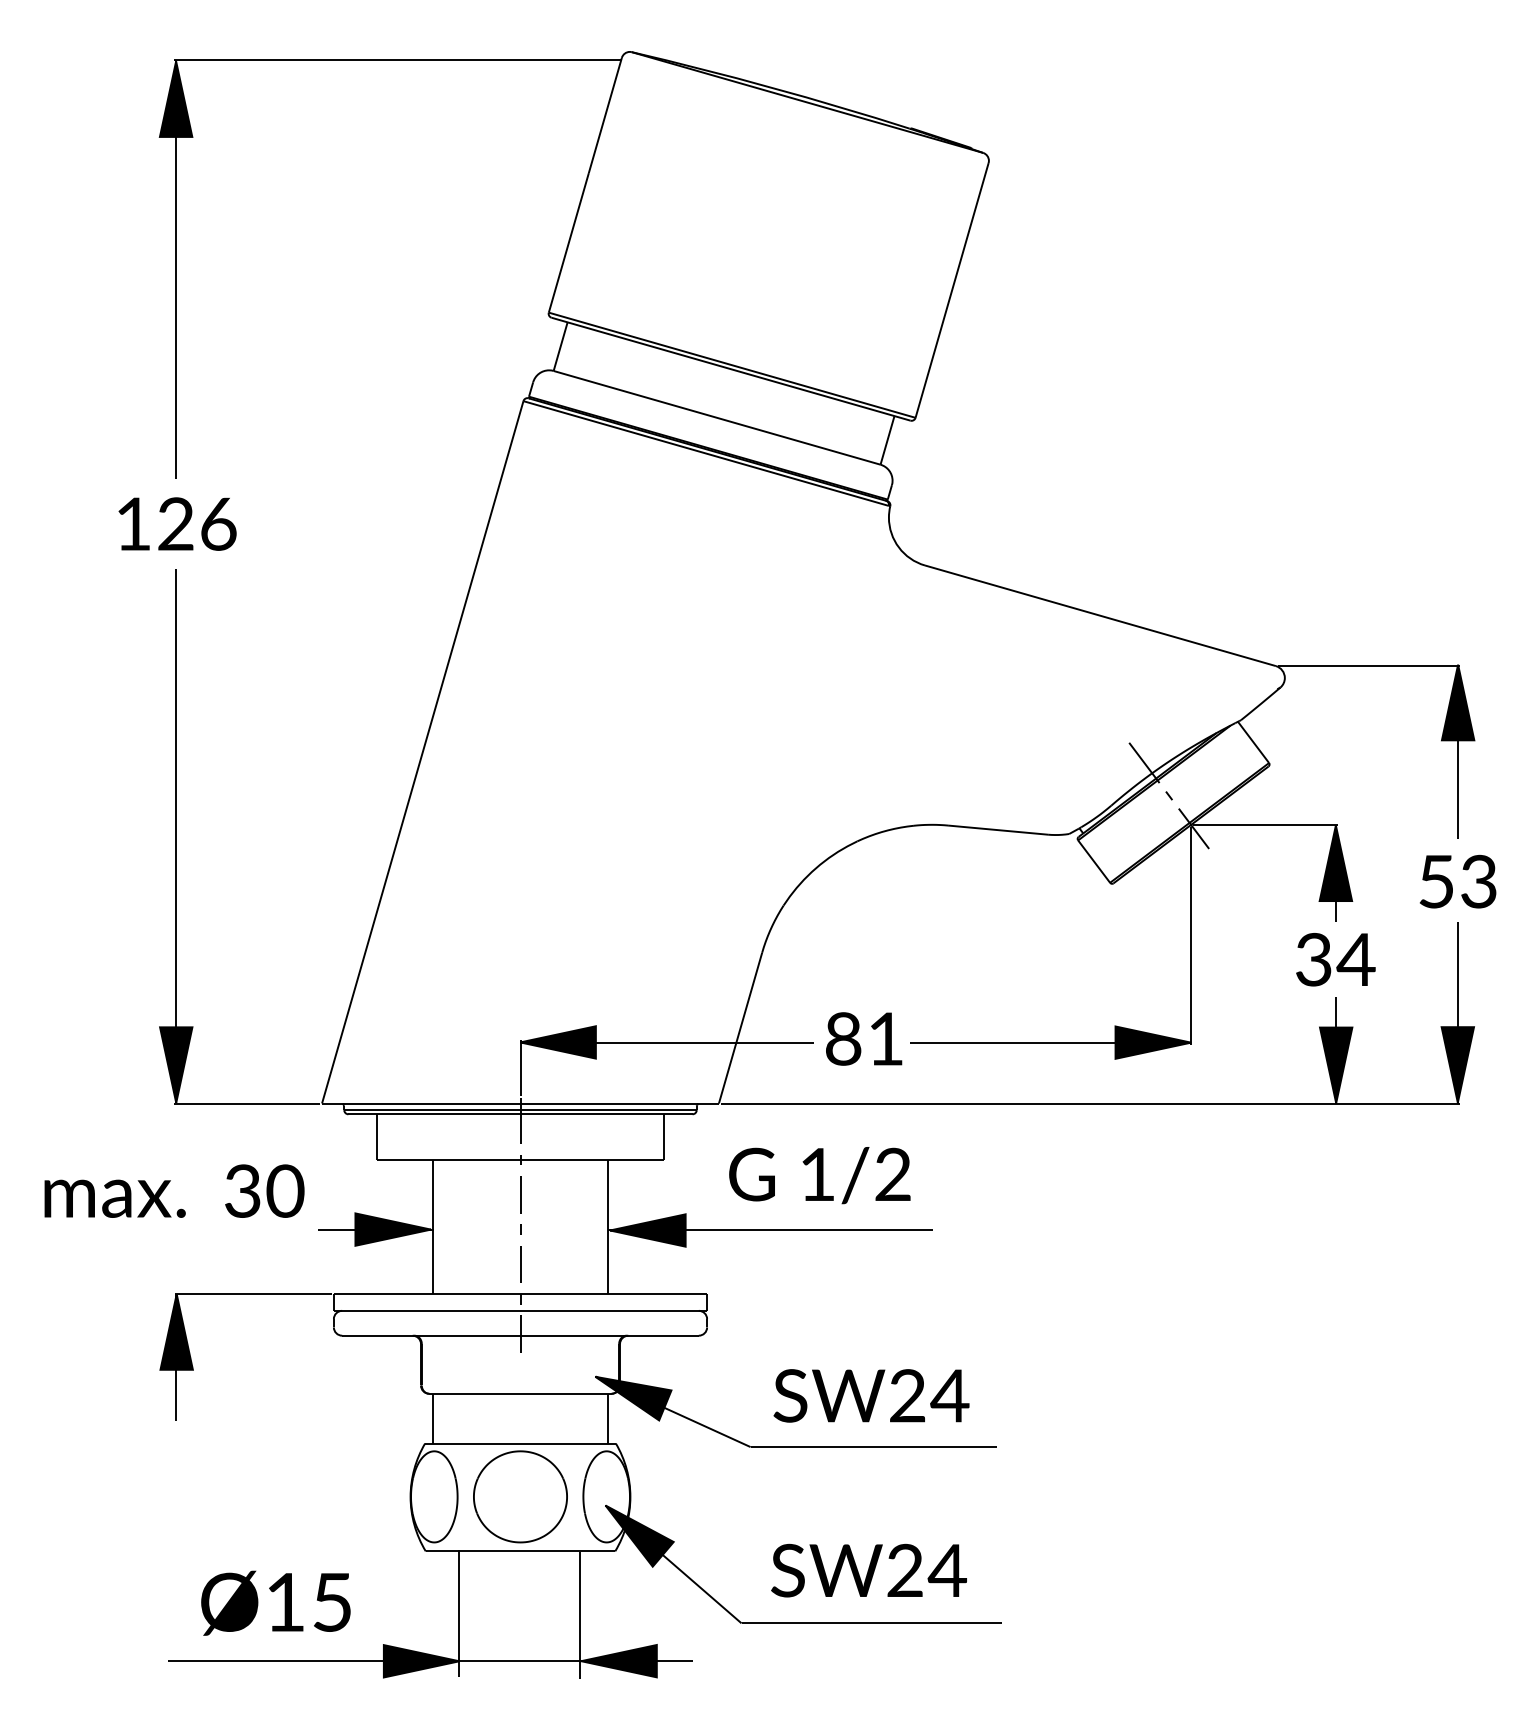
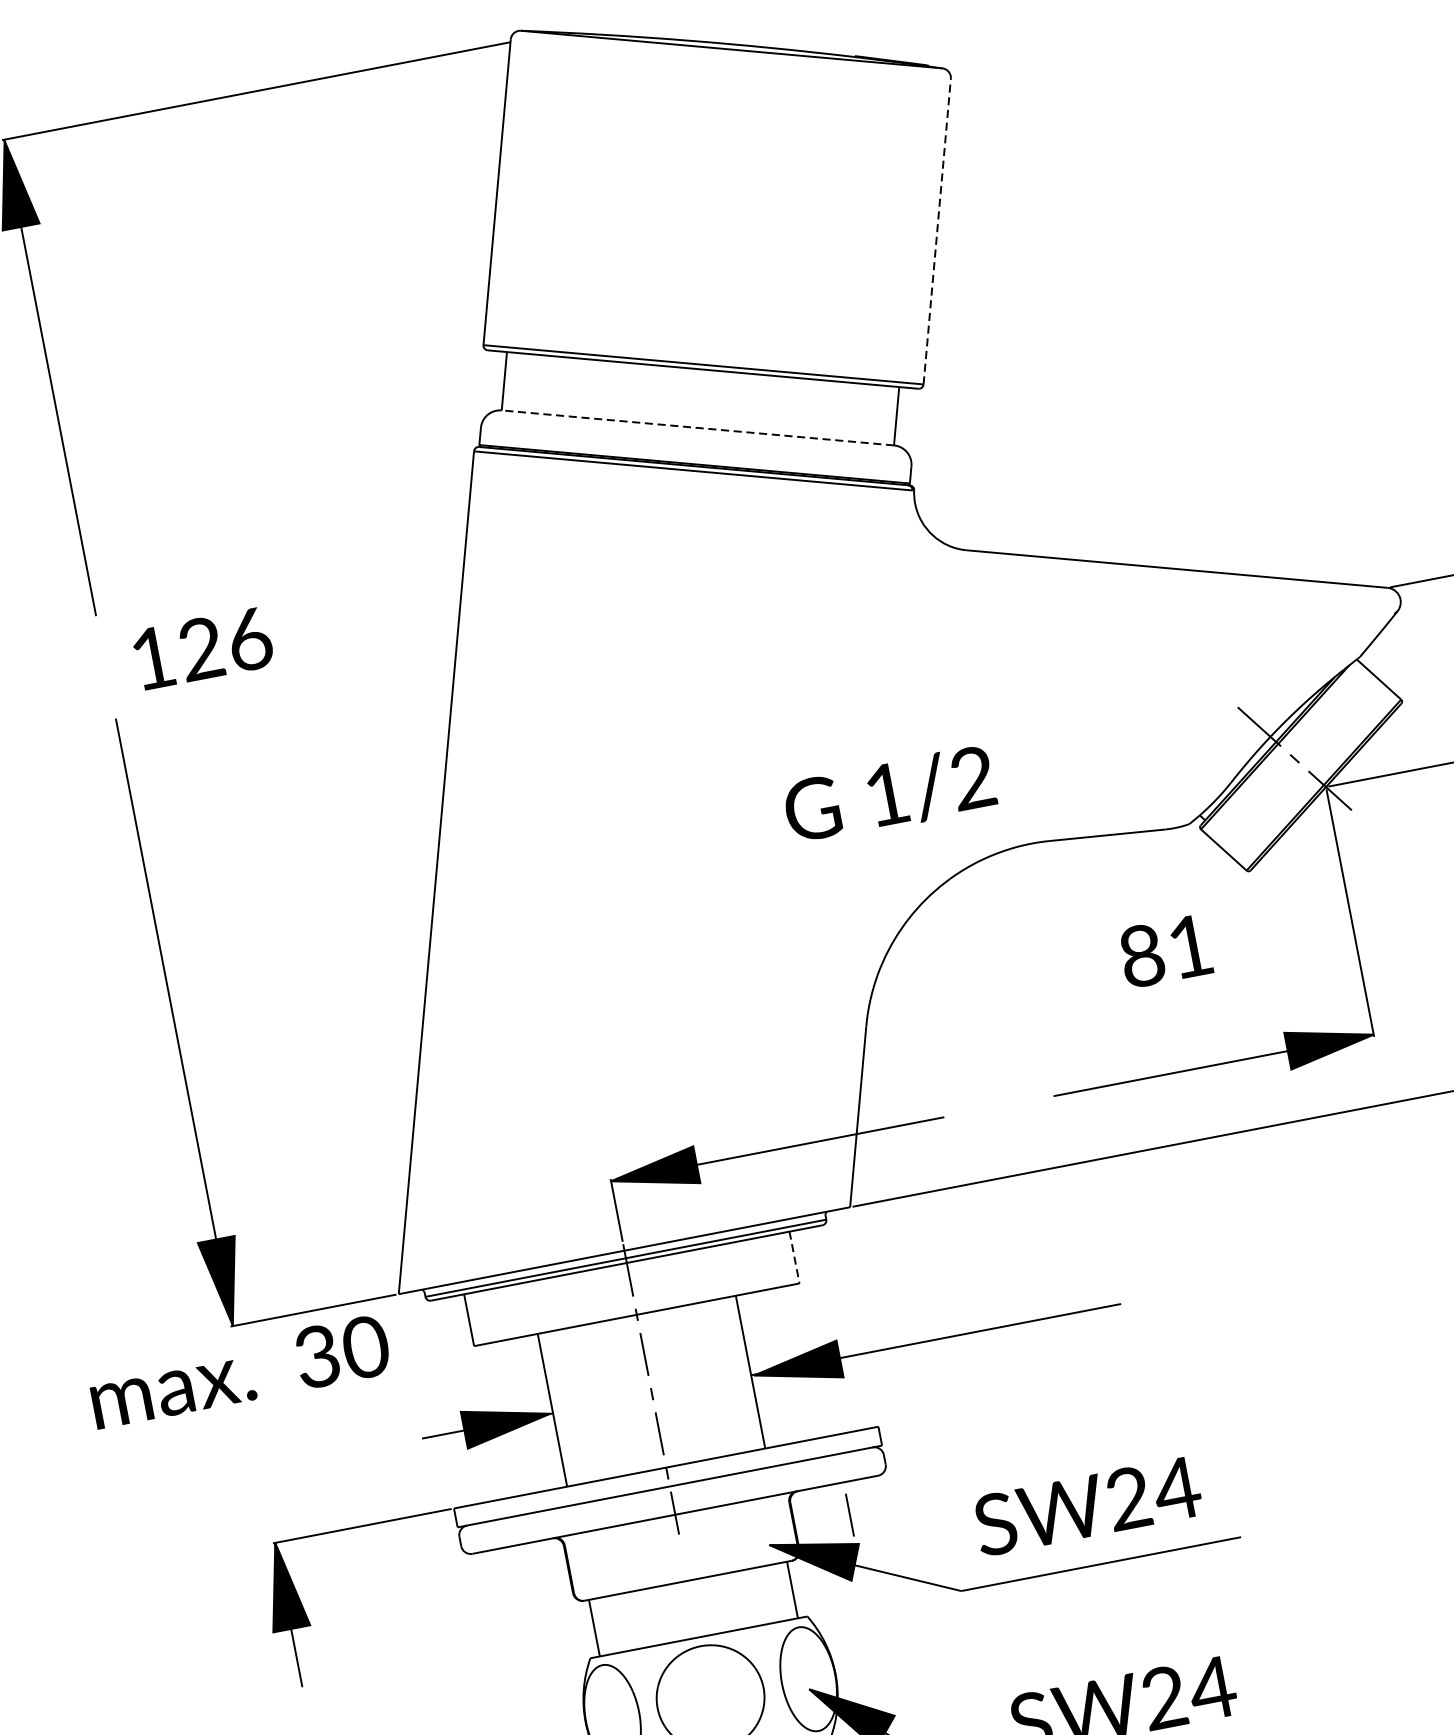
line: (952, 289) -> (937, 230), solid -> dashed
line: (716, 417) -> (697, 427), solid -> dashed
text: (177, 523) -> (202, 647), moved
text: (864, 1038) -> (1165, 950), moved
line: (663, 1137) -> (794, 1258), solid -> dashed
text: (819, 1175) -> (889, 795), moved
text: (174, 1190) -> (239, 1370), moved
line: (668, 1364) -> (849, 1515), added

